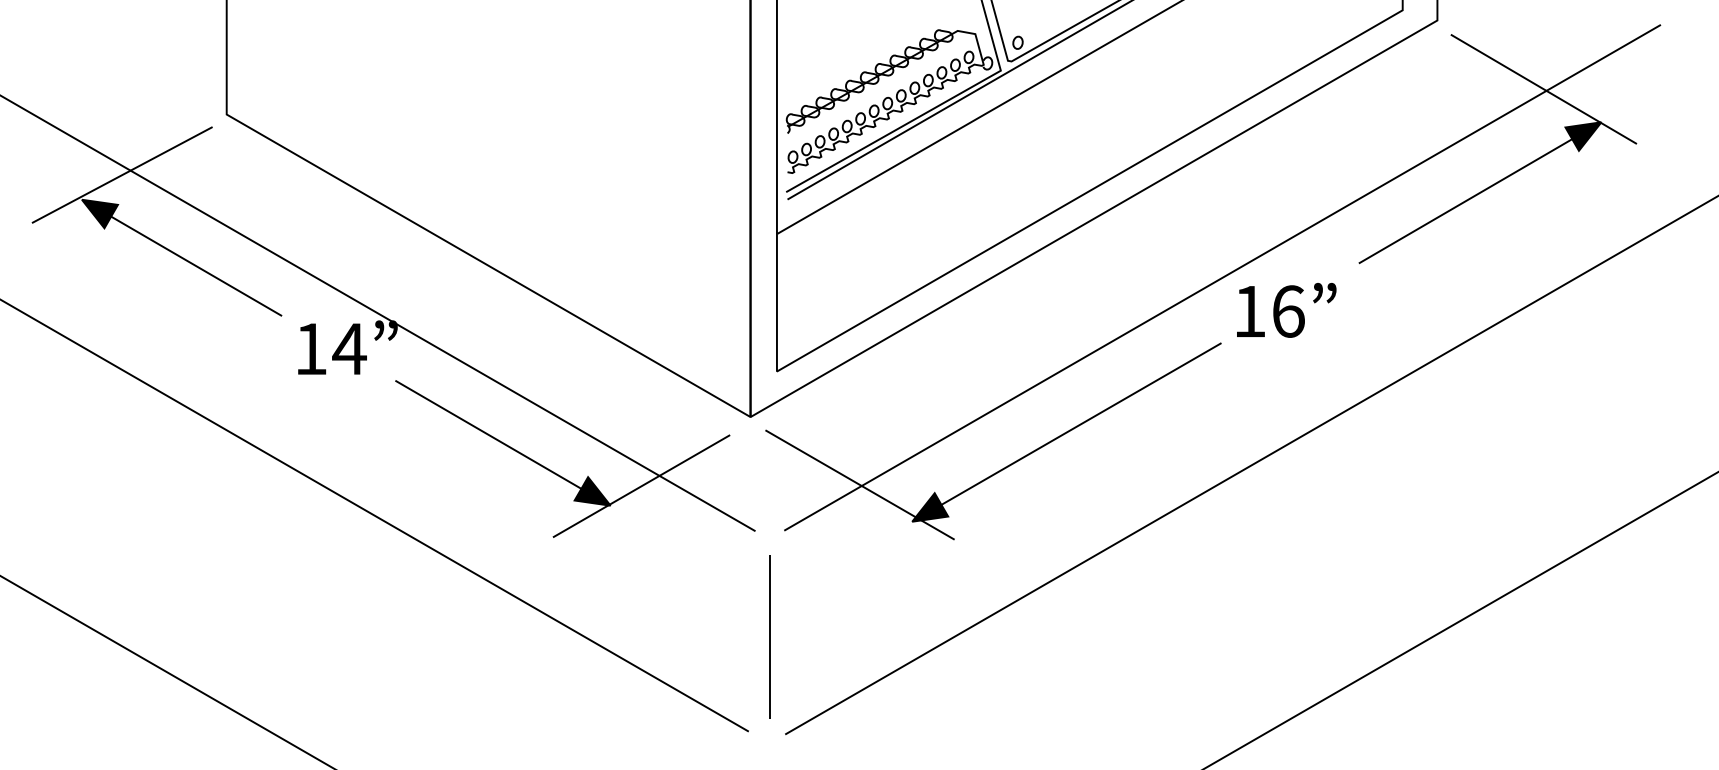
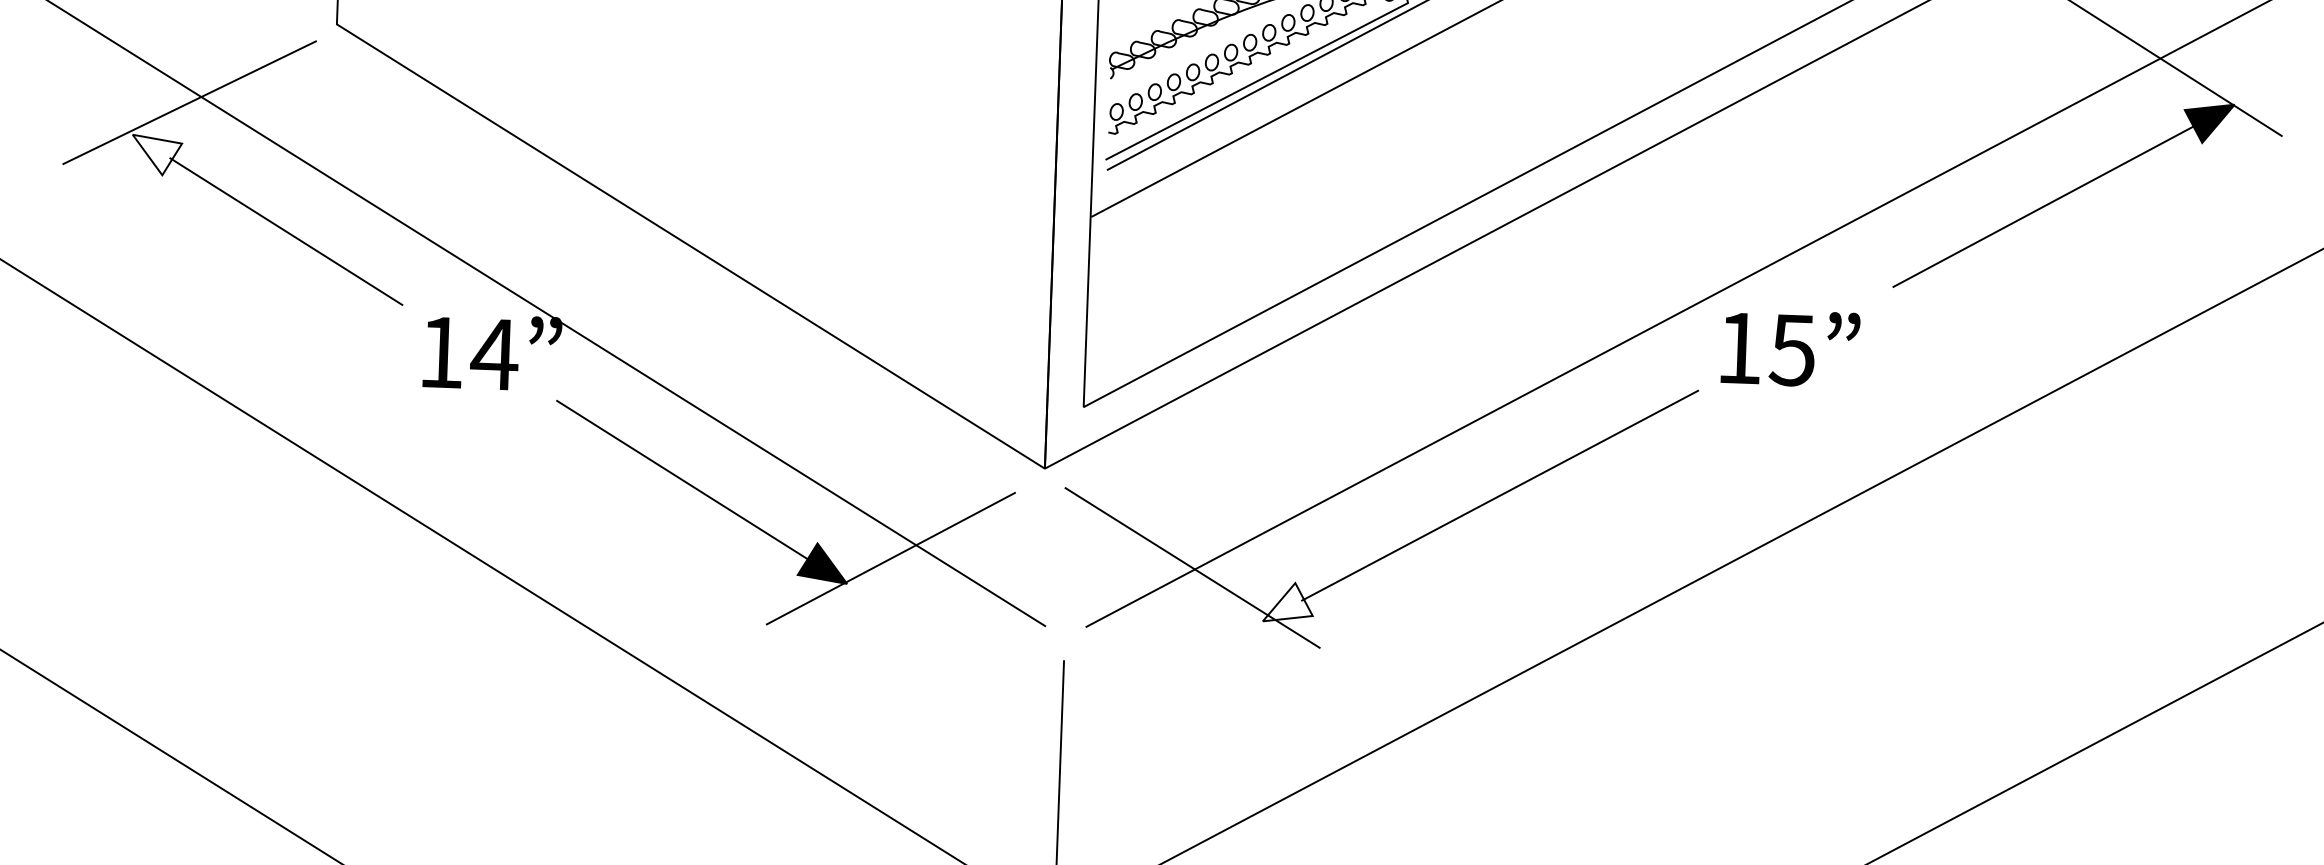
fill: (99, 213) -> (156, 154), removed
text: (1287, 311) -> (1791, 350), 16 -> 15
fill: (930, 507) -> (1288, 602), removed

